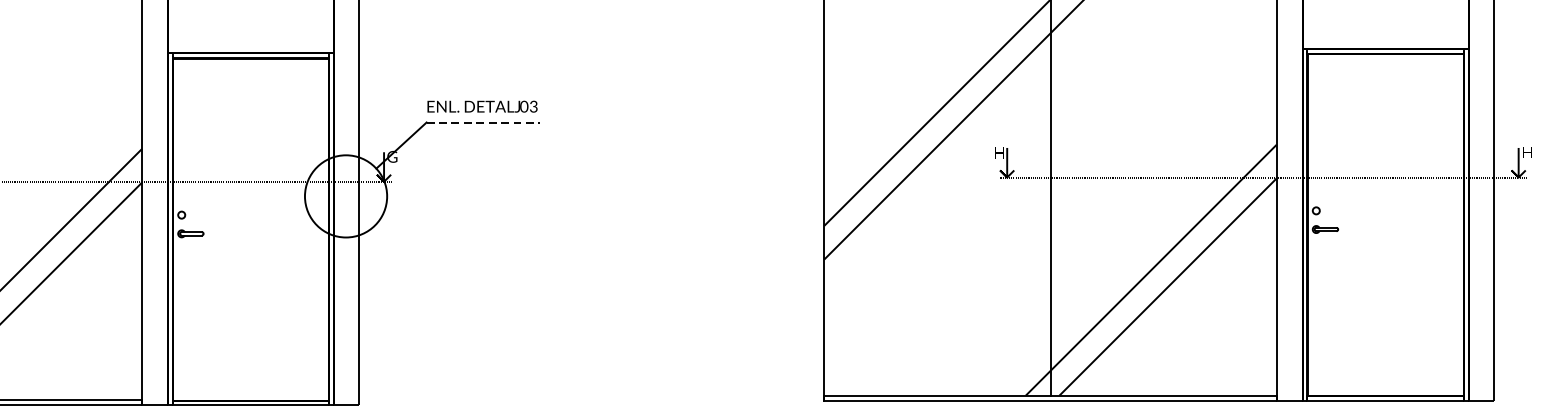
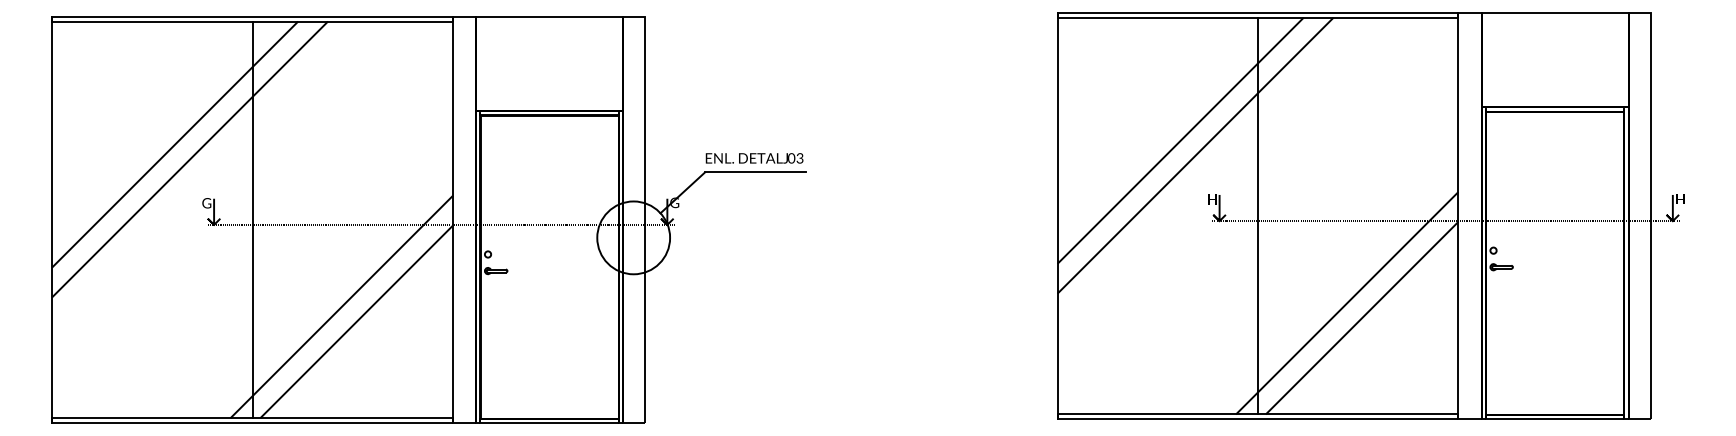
line: (483, 122) -> (755, 172), dashed -> solid

